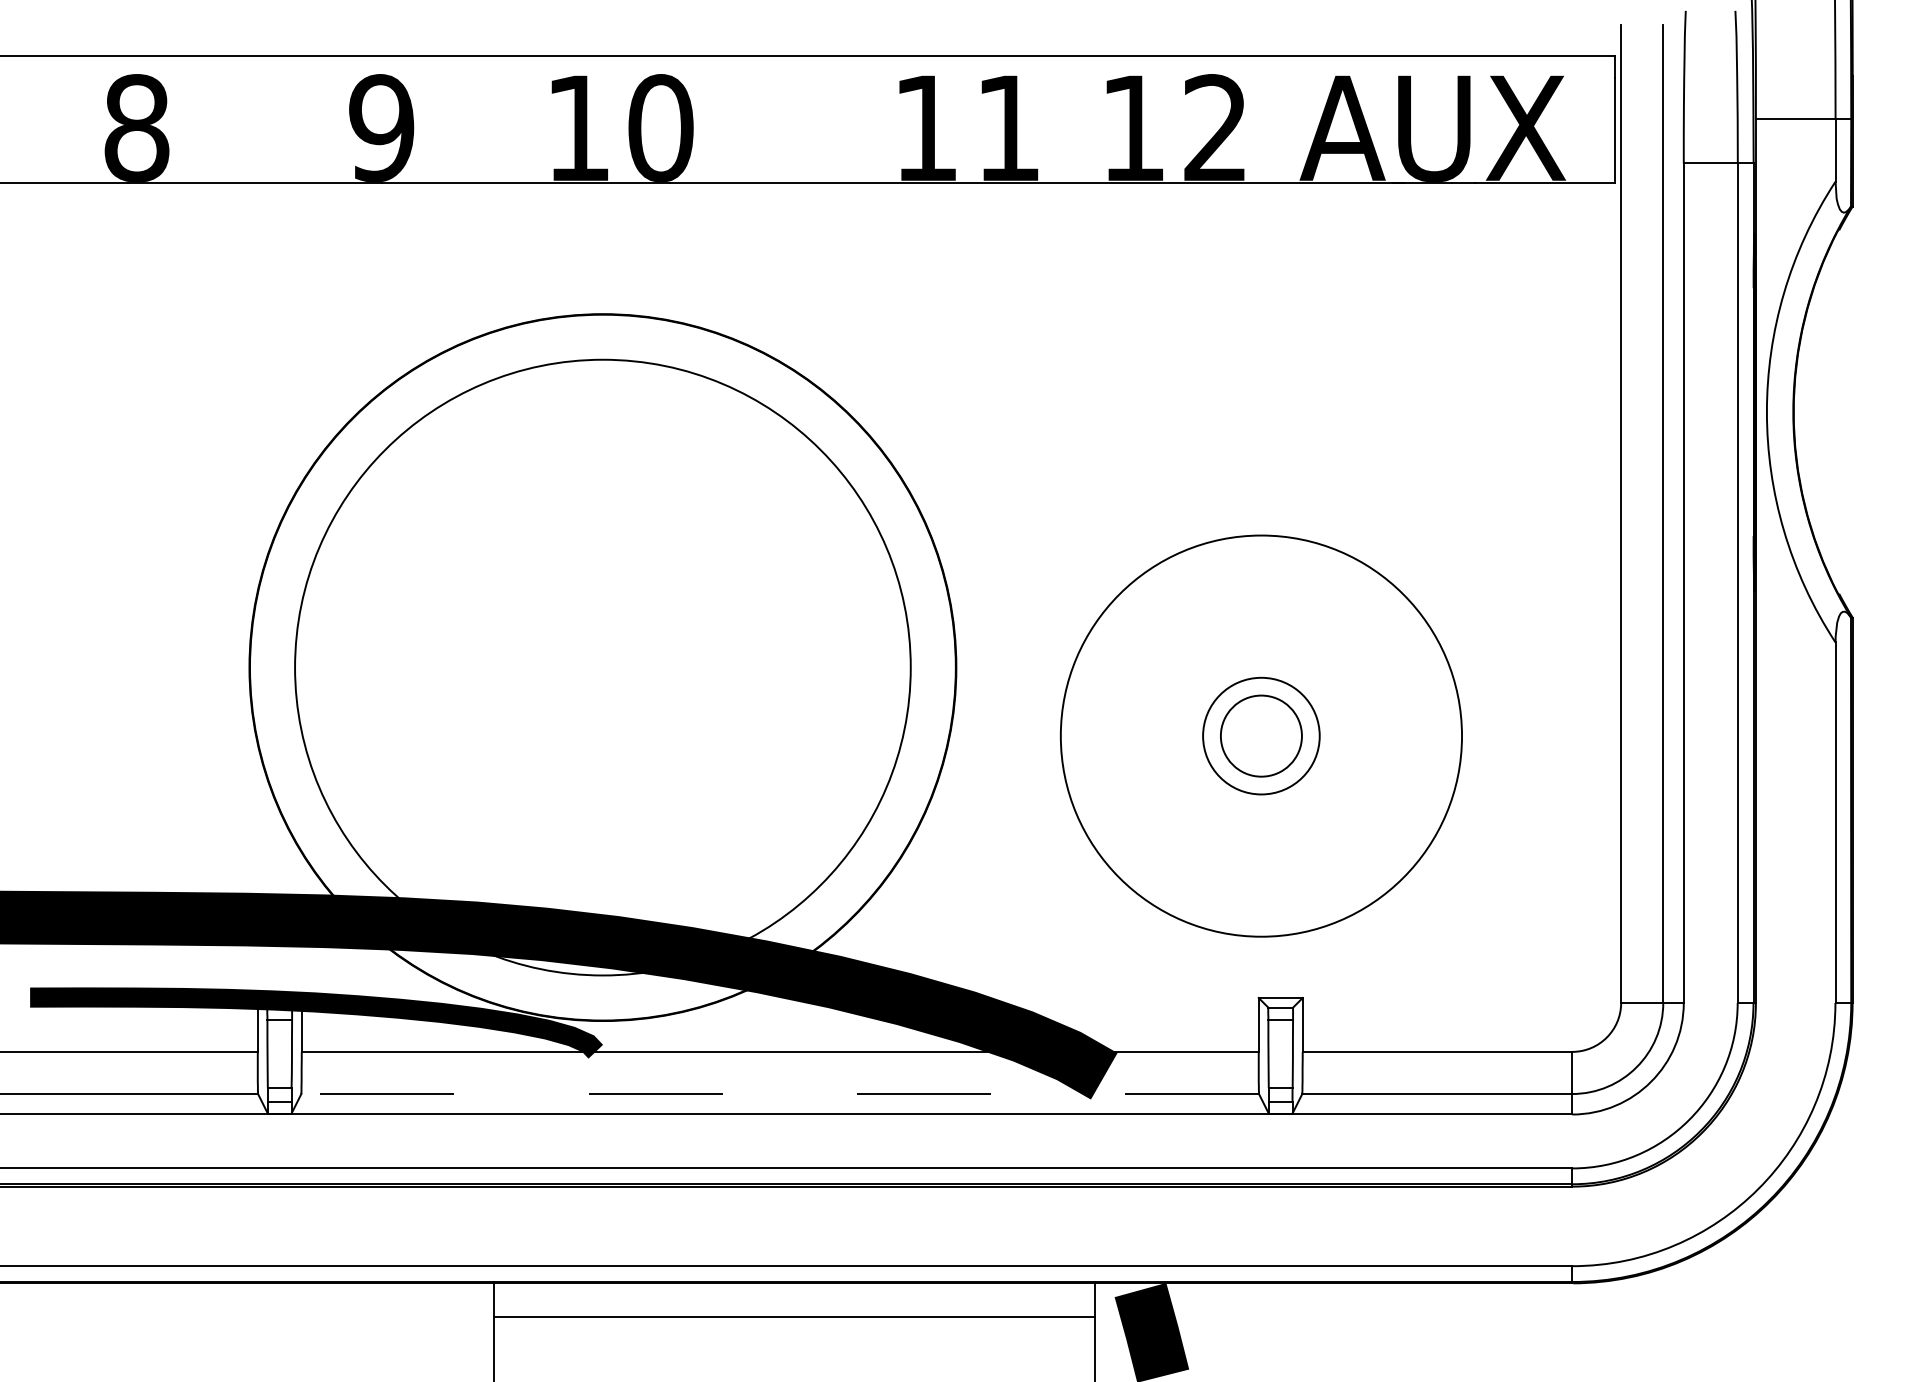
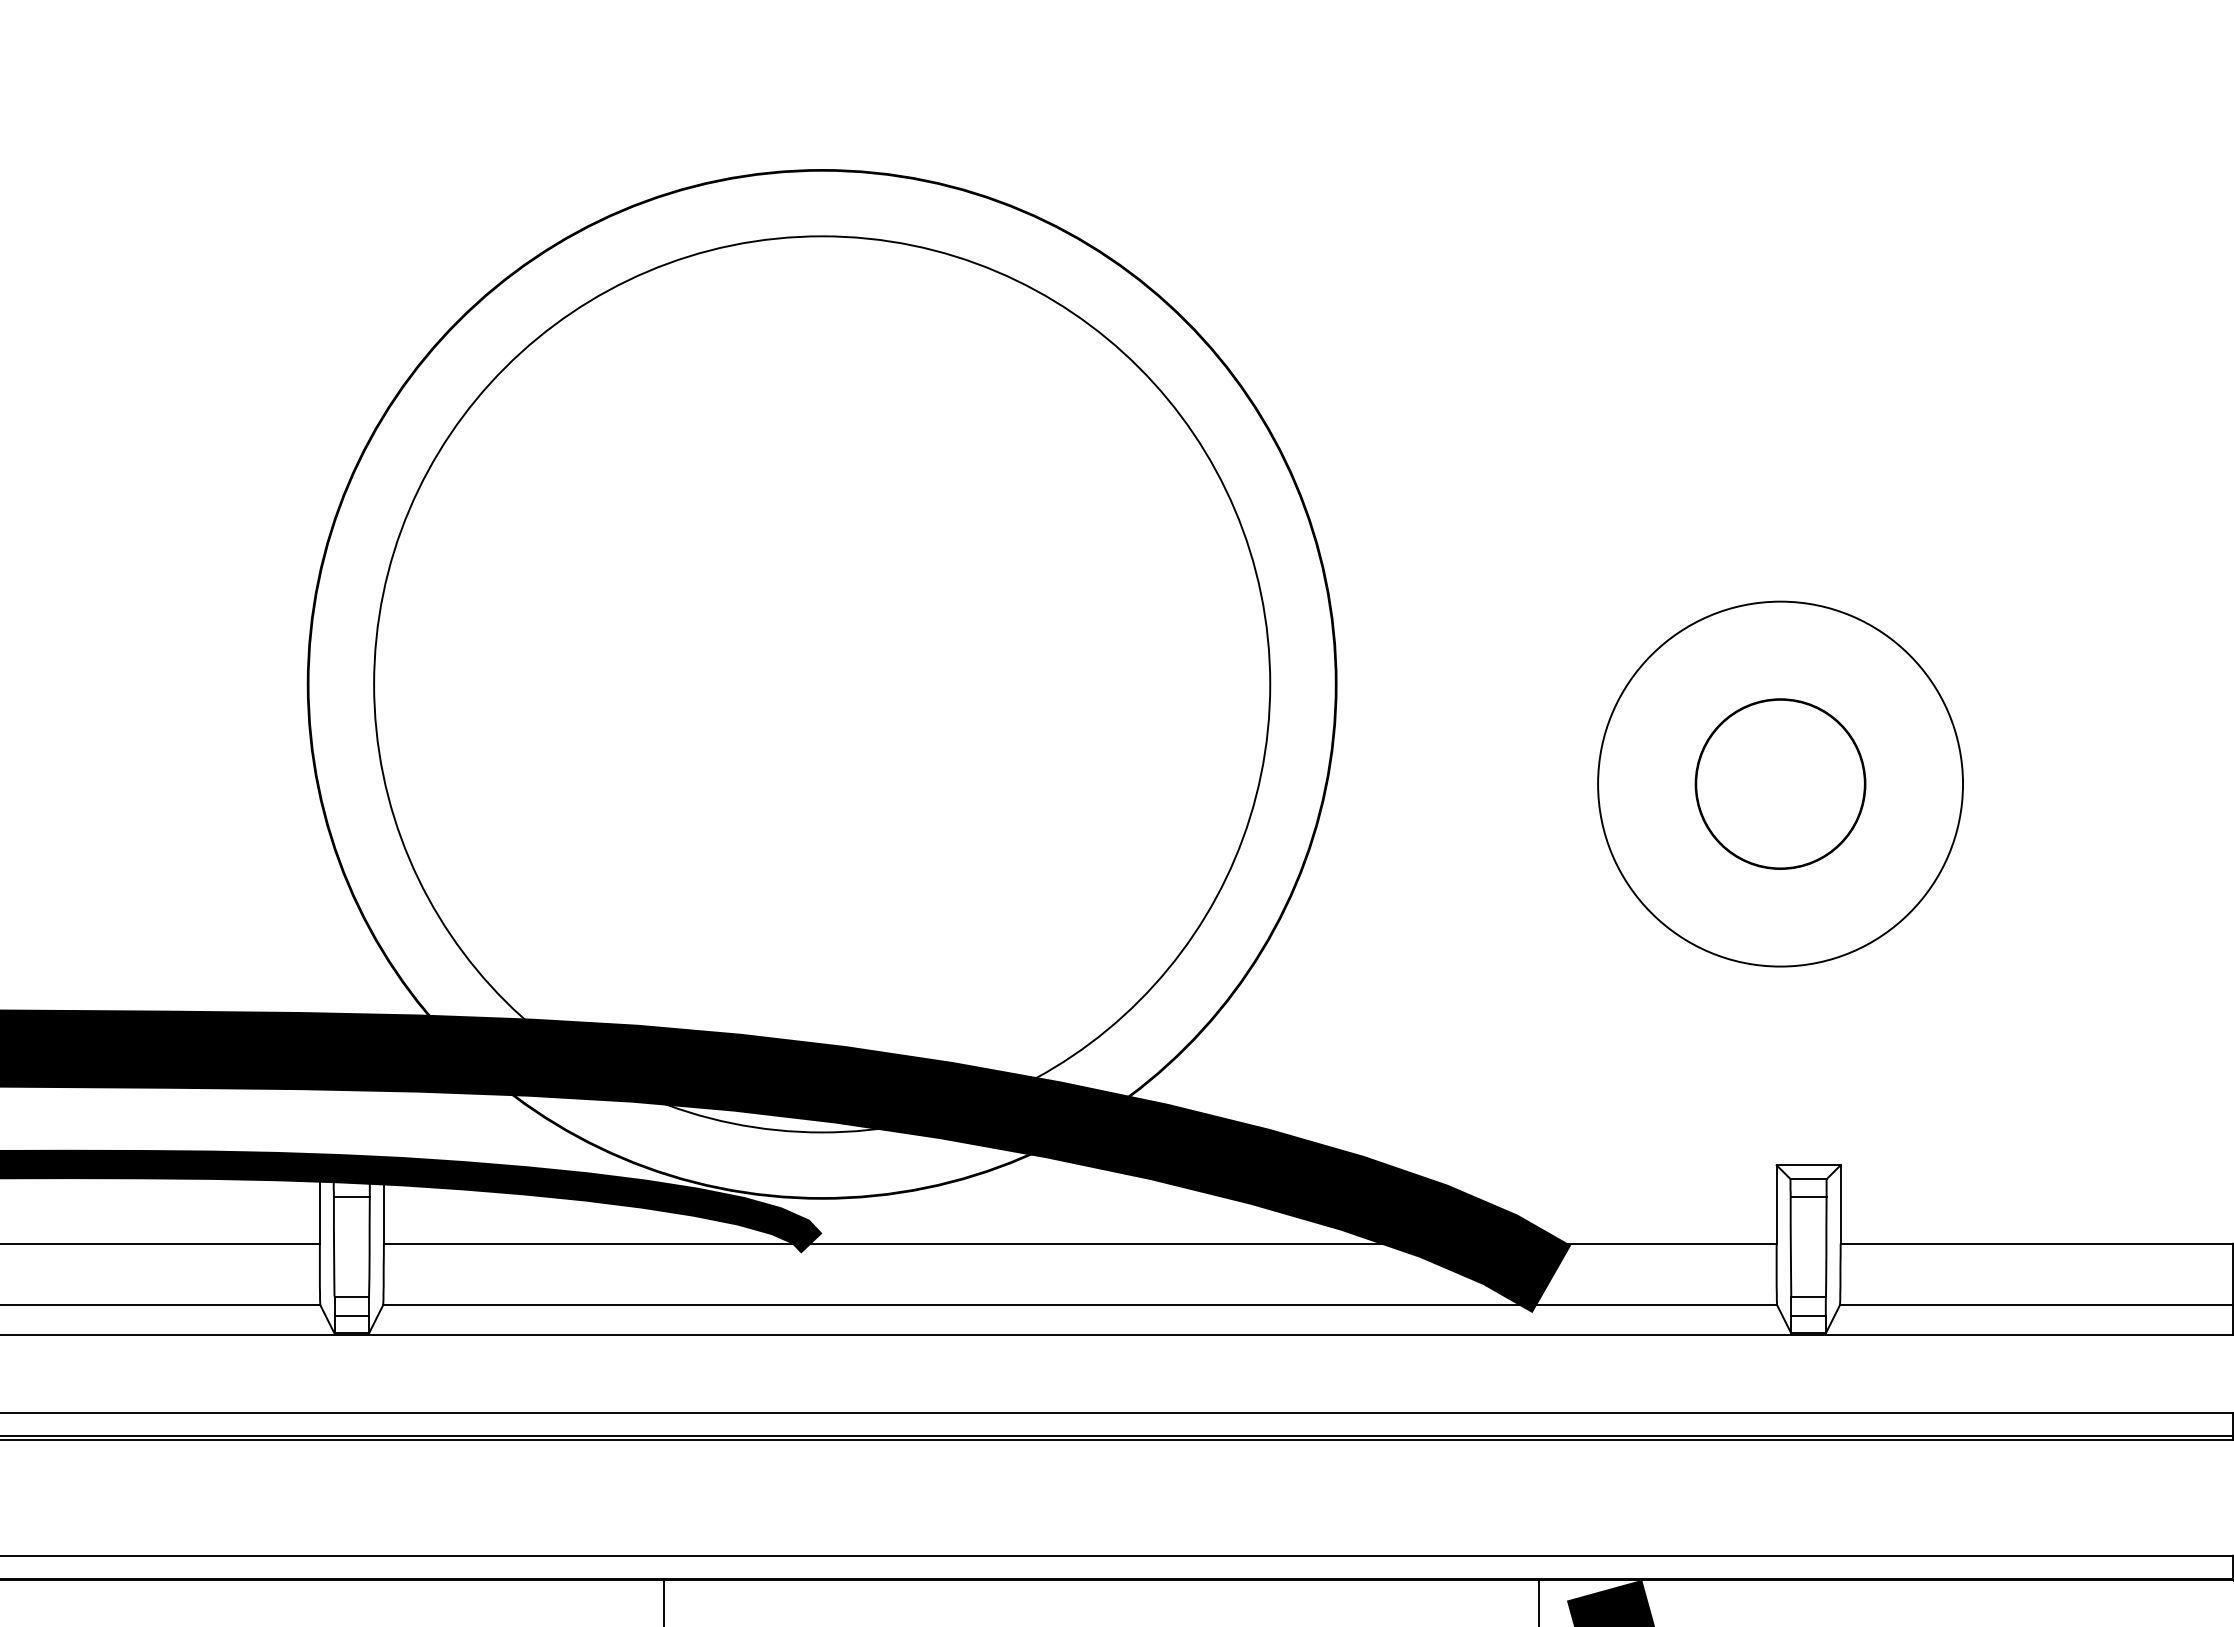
circle: (1261, 735) -> (1780, 783), size x0.62
circle: (1261, 736) -> (1780, 784), size x1.43
line: (780, 1094) -> (1080, 1305), dashed -> solid

